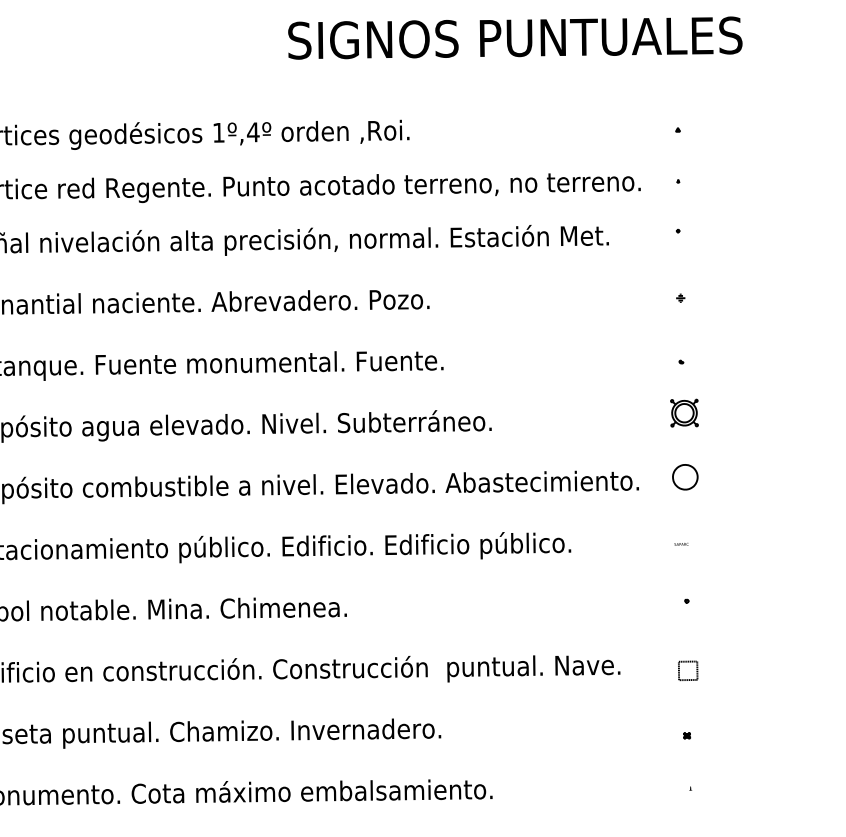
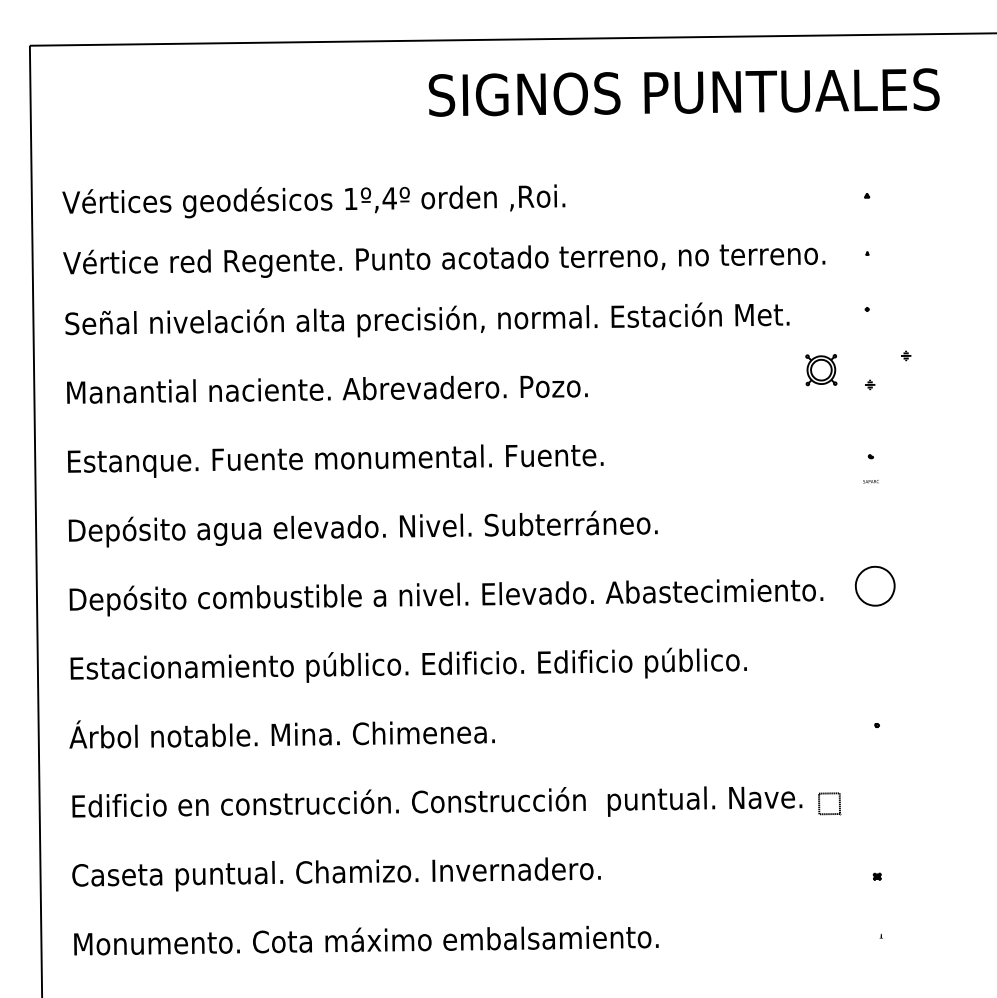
part: (713, 272) -> (906, 355), added
part: (684, 413) -> (821, 370), moved
part: (685, 476) -> (875, 585), size x1.4
text: (681, 544) -> (870, 481), moved
part: (688, 670) -> (829, 803), moved

